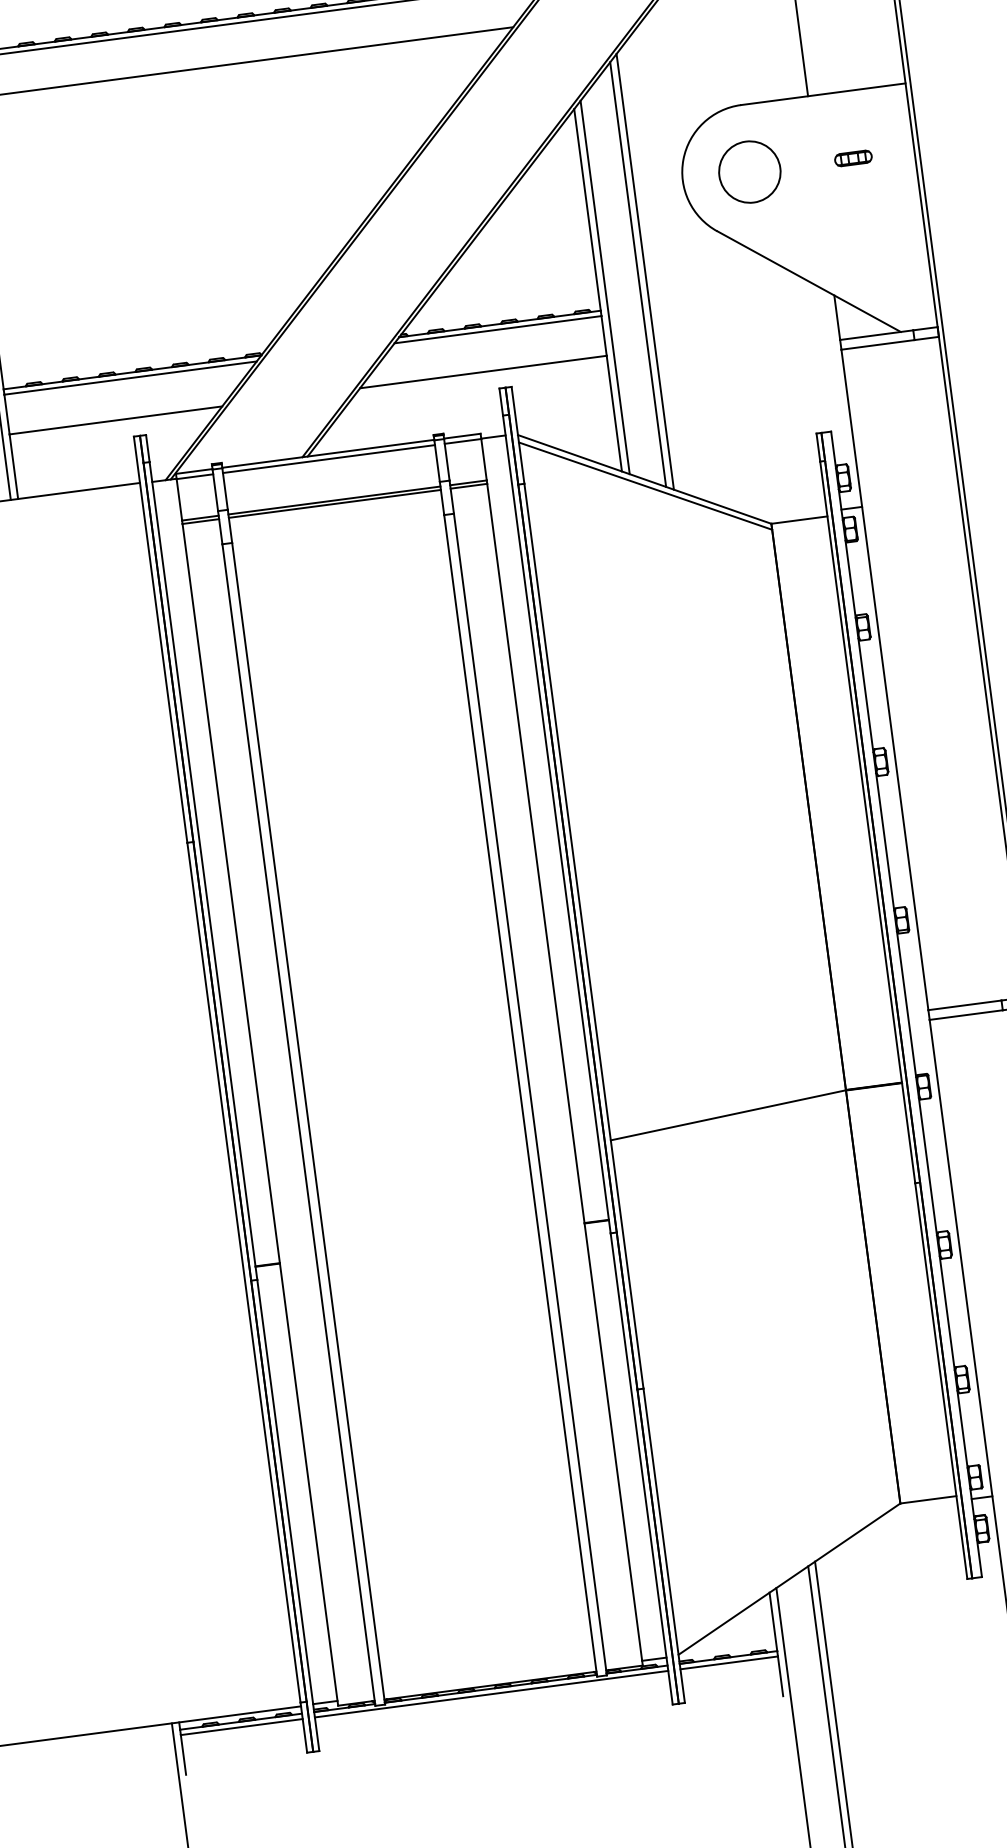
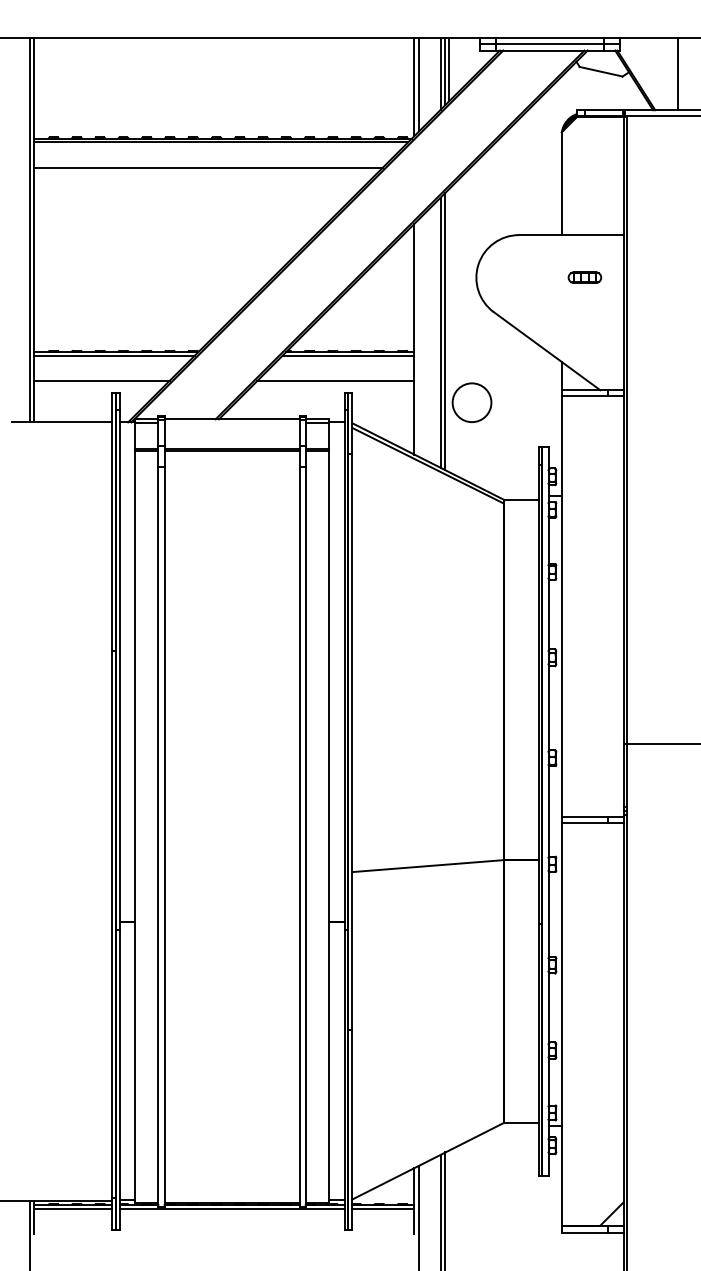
part: (852, 158) -> (584, 277), size x1.4
circle: (748, 171) -> (471, 402), moved
line: (604, 286) -> (418, 337), removed
line: (328, 458) -> (231, 422), removed

